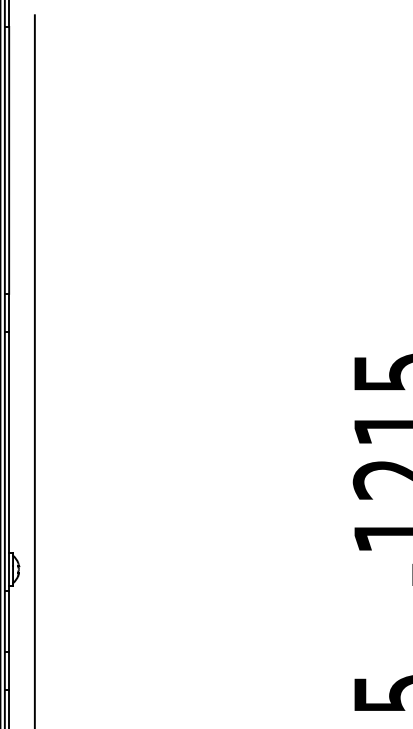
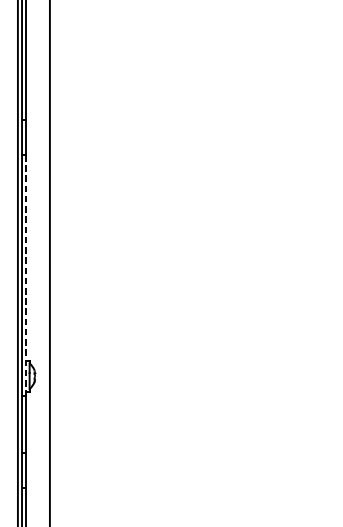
line: (9, 461) -> (26, 275), solid -> dashed

